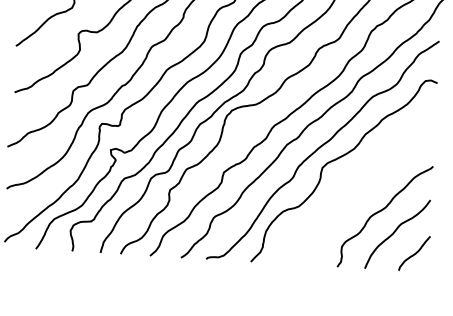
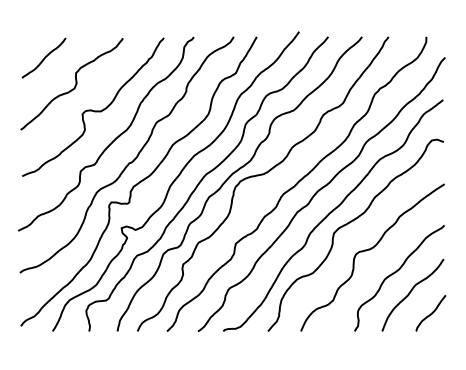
curve: (357, 187) -> (370, 250), added

